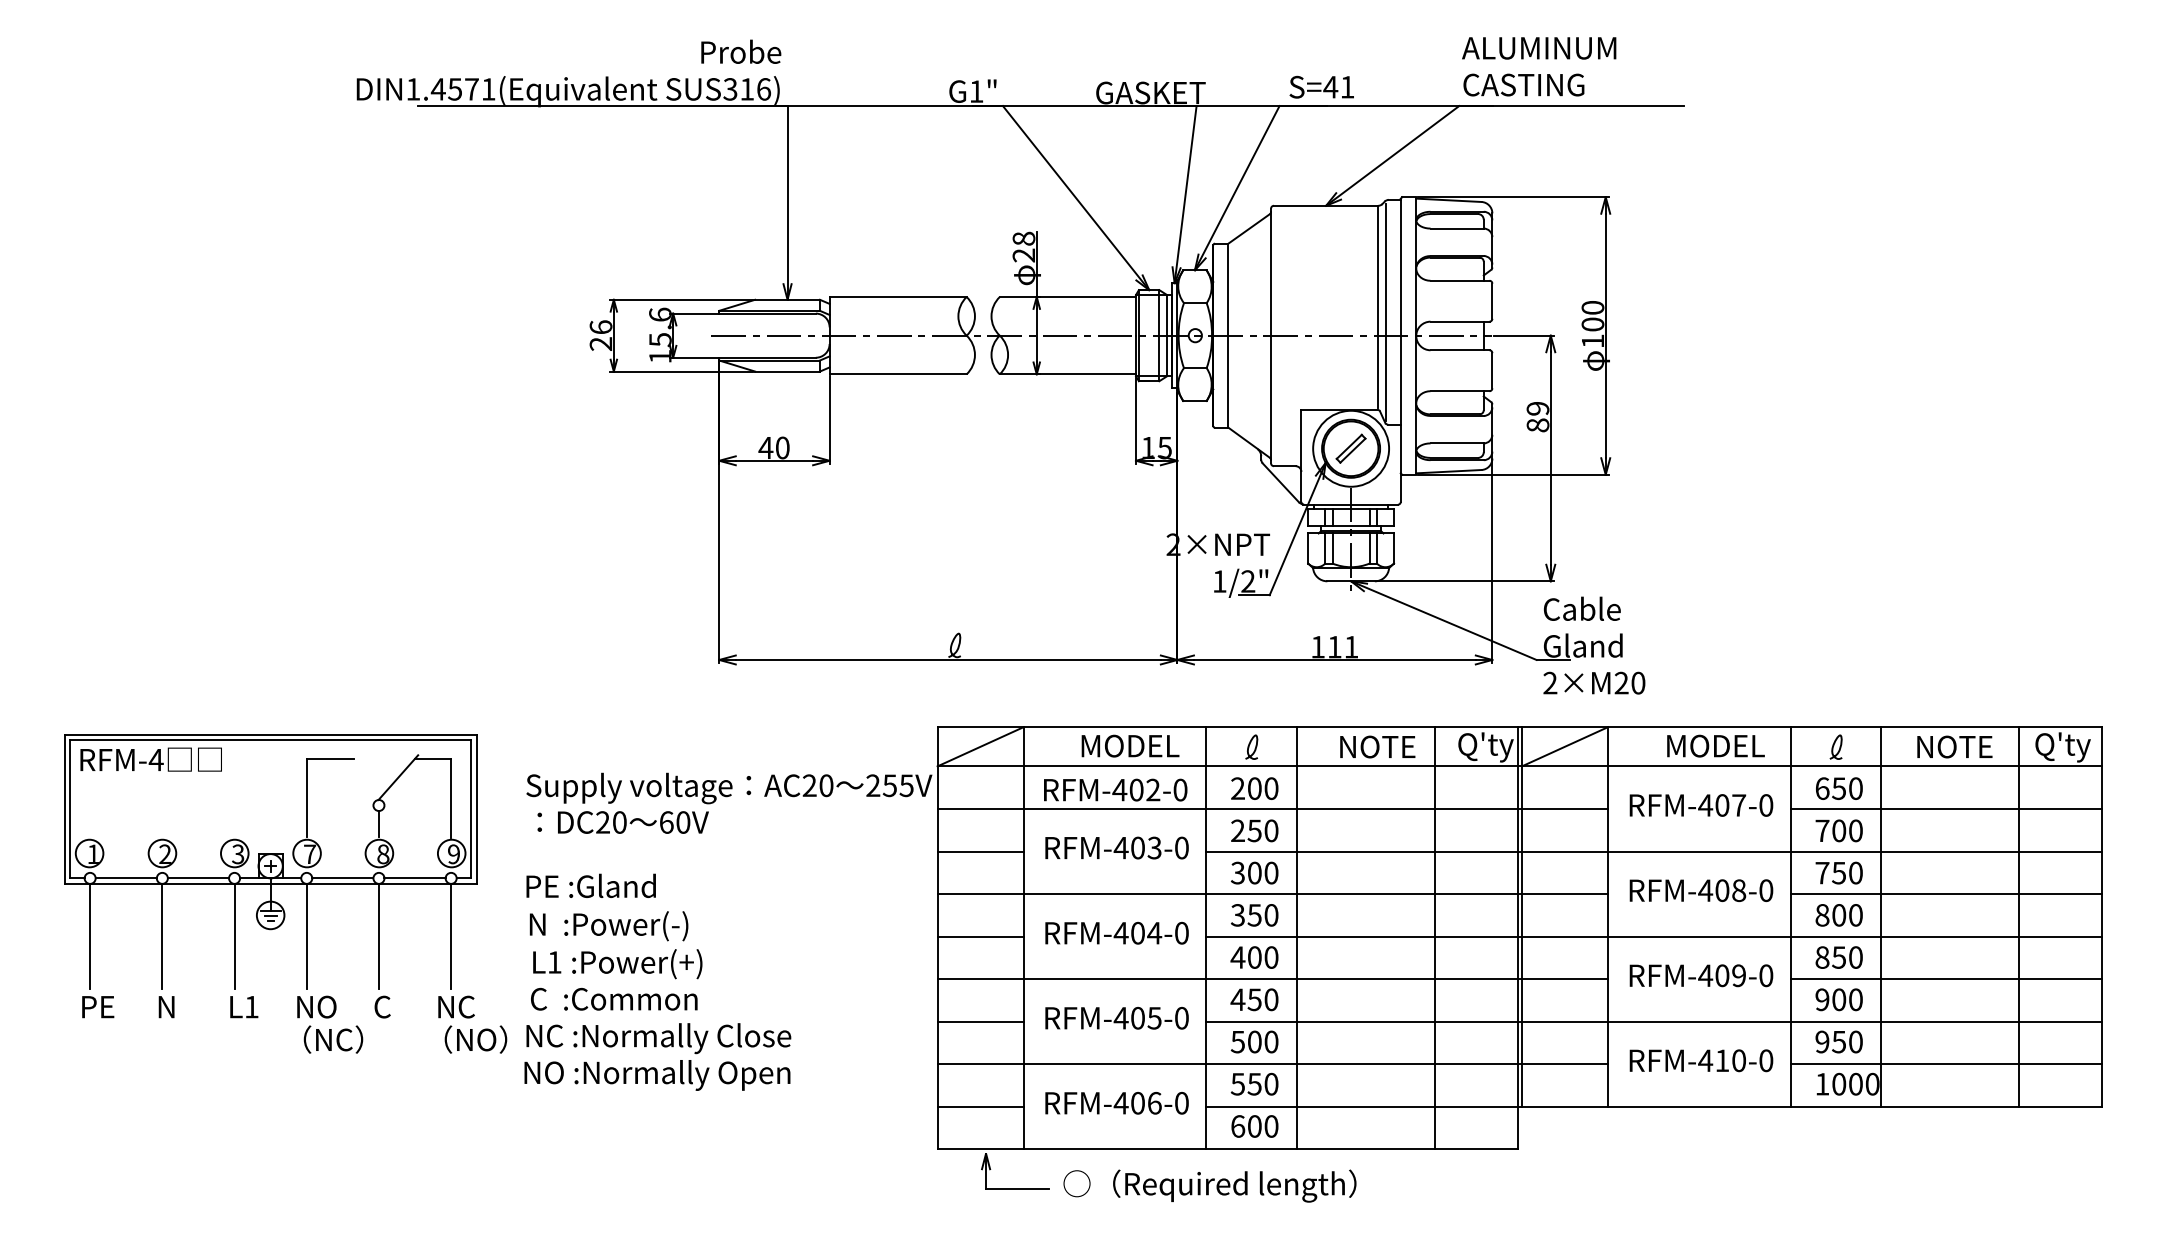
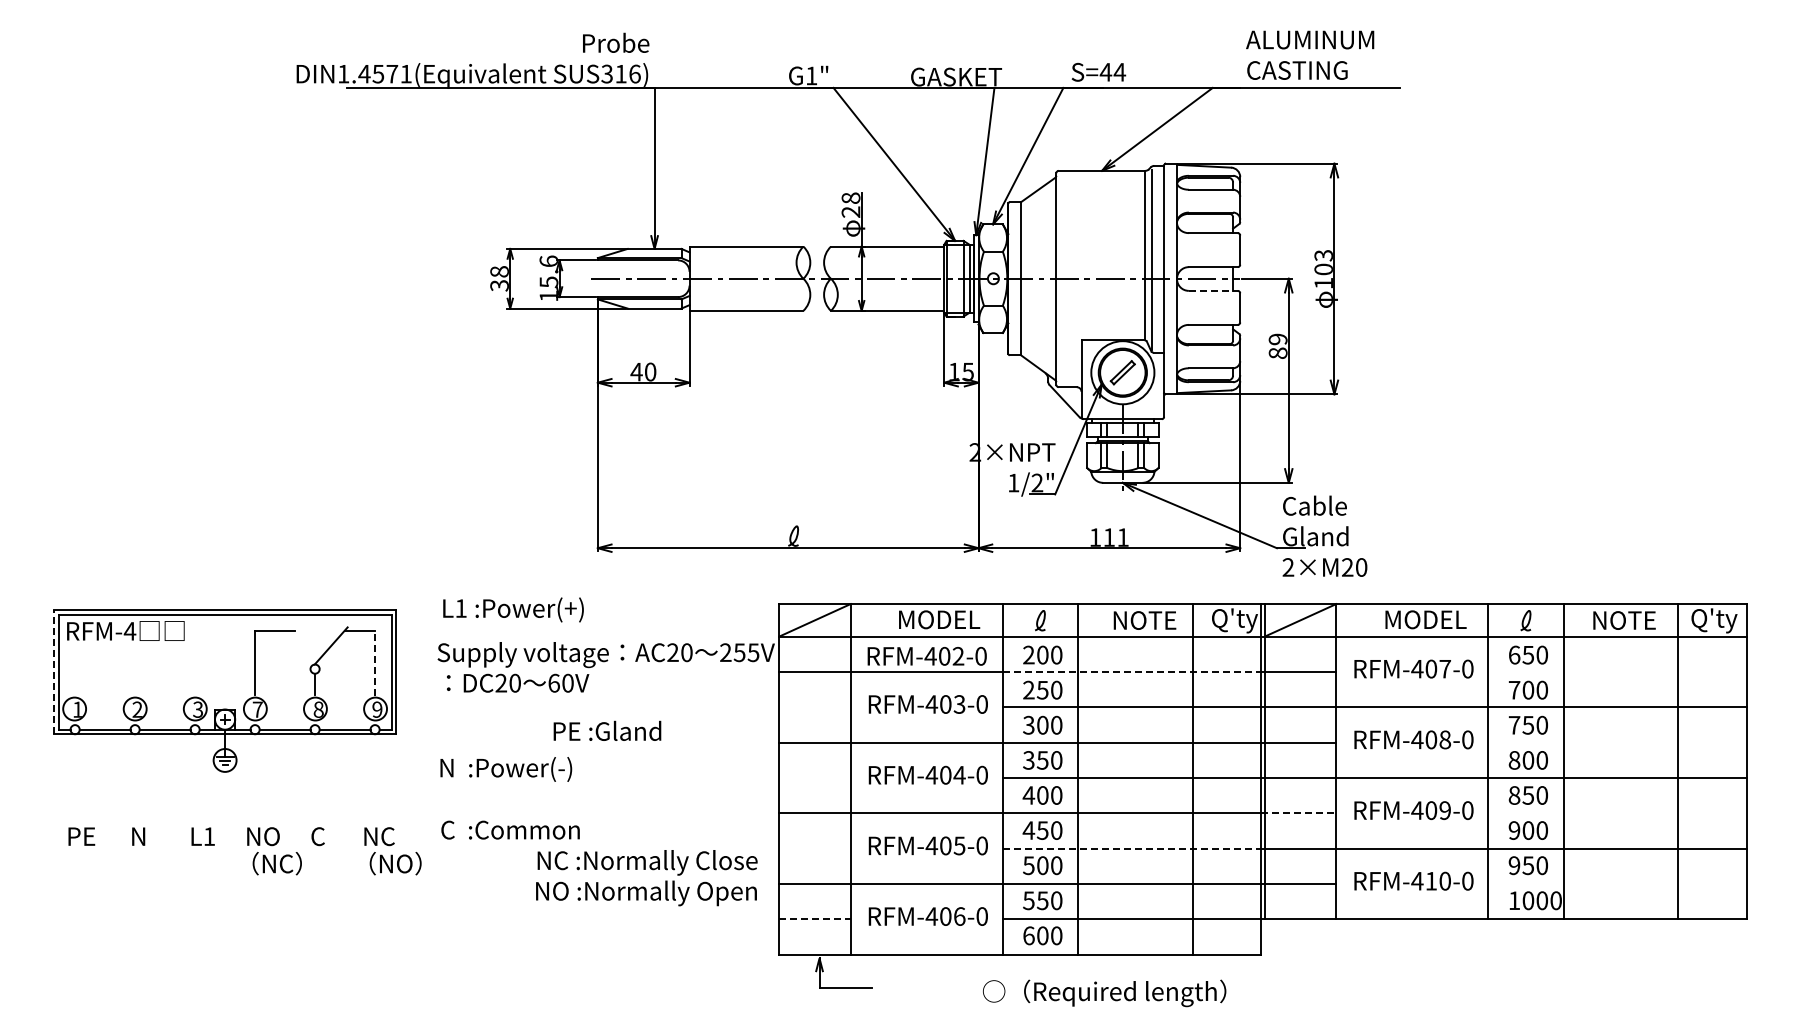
text: (1539, 65) -> (1310, 54), moved
text: (1347, 87) -> (1119, 72), S=41 -> S=44
text: (1592, 307) -> (1323, 255), 100 -> 103
text: (600, 335) -> (499, 278), 26 -> 38
line: (1460, 349) -> (1213, 290), solid -> dashed
line: (451, 798) -> (375, 663), solid -> dashed
line: (65, 809) -> (54, 672), solid -> dashed
line: (1362, 809) -> (1132, 672), solid -> dashed
line: (1946, 809) -> (1617, 672), removed
line: (979, 851) -> (814, 707), removed
text: (591, 885) -> (607, 730), moved
line: (1946, 893) -> (1617, 742), removed
line: (90, 935) -> (75, 777), removed
line: (162, 935) -> (135, 777), removed
line: (235, 935) -> (195, 777), removed
line: (307, 935) -> (255, 777), removed
line: (379, 935) -> (315, 777), removed
line: (451, 935) -> (375, 777), removed
line: (979, 937) -> (814, 778), removed
text: (617, 963) -> (513, 609), moved
line: (1563, 979) -> (1299, 813), solid -> dashed
line: (1946, 979) -> (1617, 813), removed
line: (979, 1021) -> (814, 848), removed
line: (1362, 1021) -> (1132, 848), solid -> dashed
text: (657, 1057) -> (646, 878), moved
line: (1946, 1064) -> (1617, 884), removed
line: (979, 1106) -> (814, 919), solid -> dashed
text: (1209, 1186) -> (1104, 993), moved

